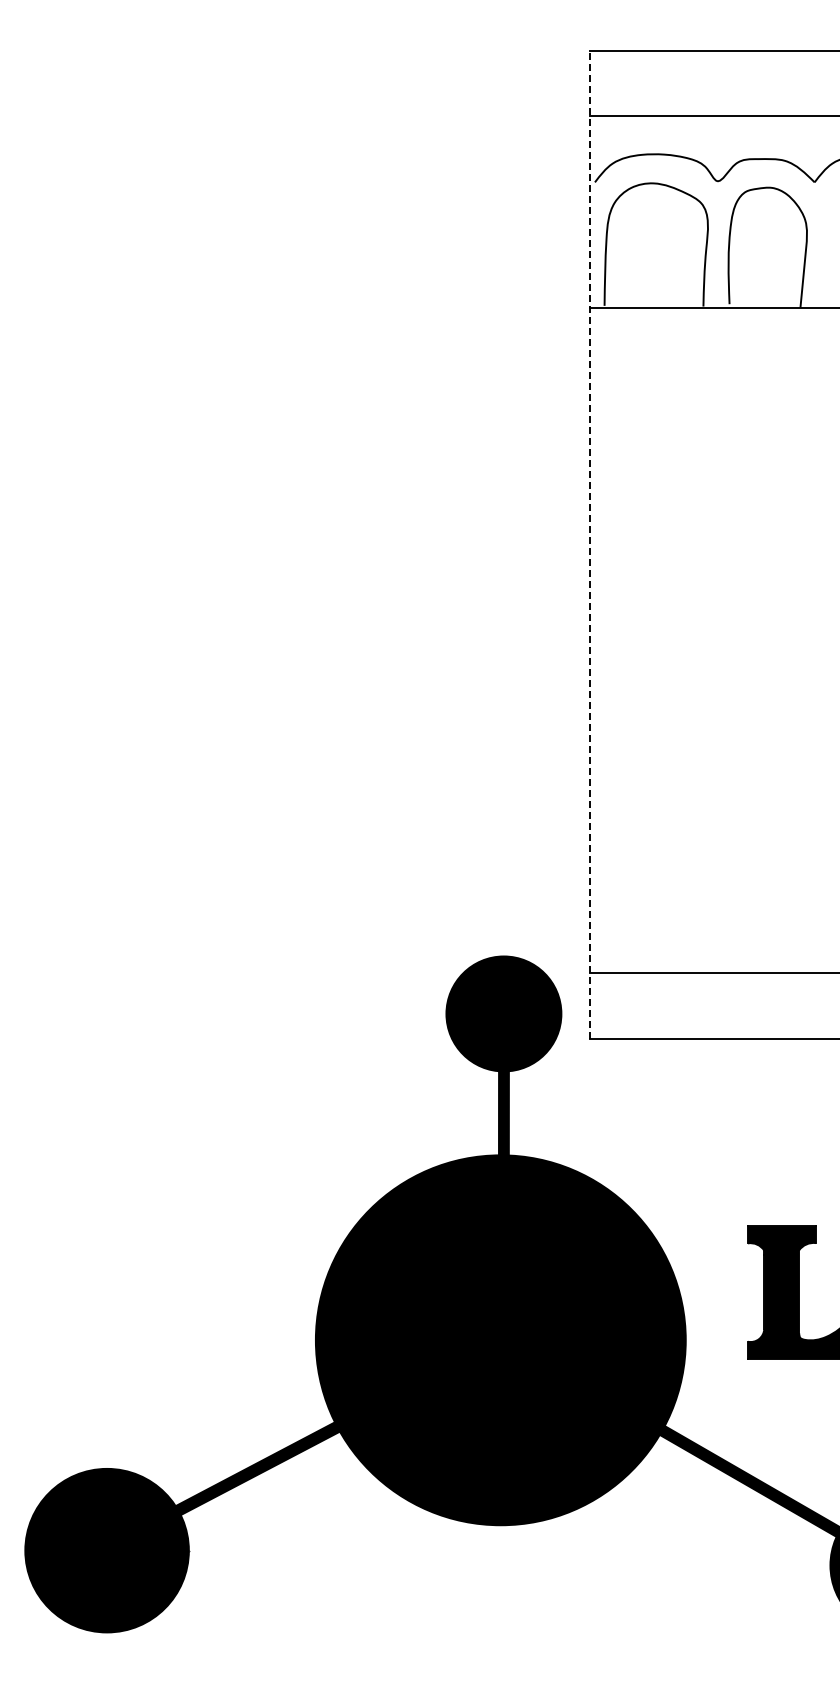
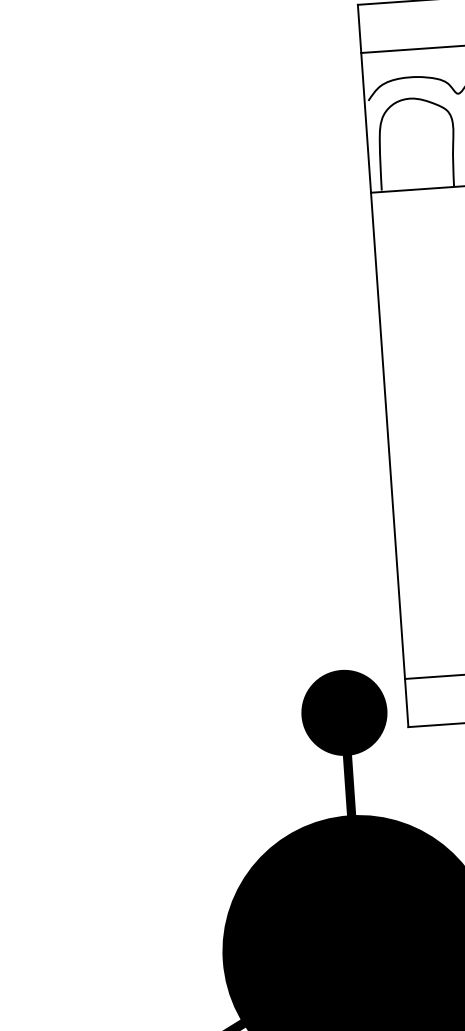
line: (589, 544) -> (382, 365), dashed -> solid

